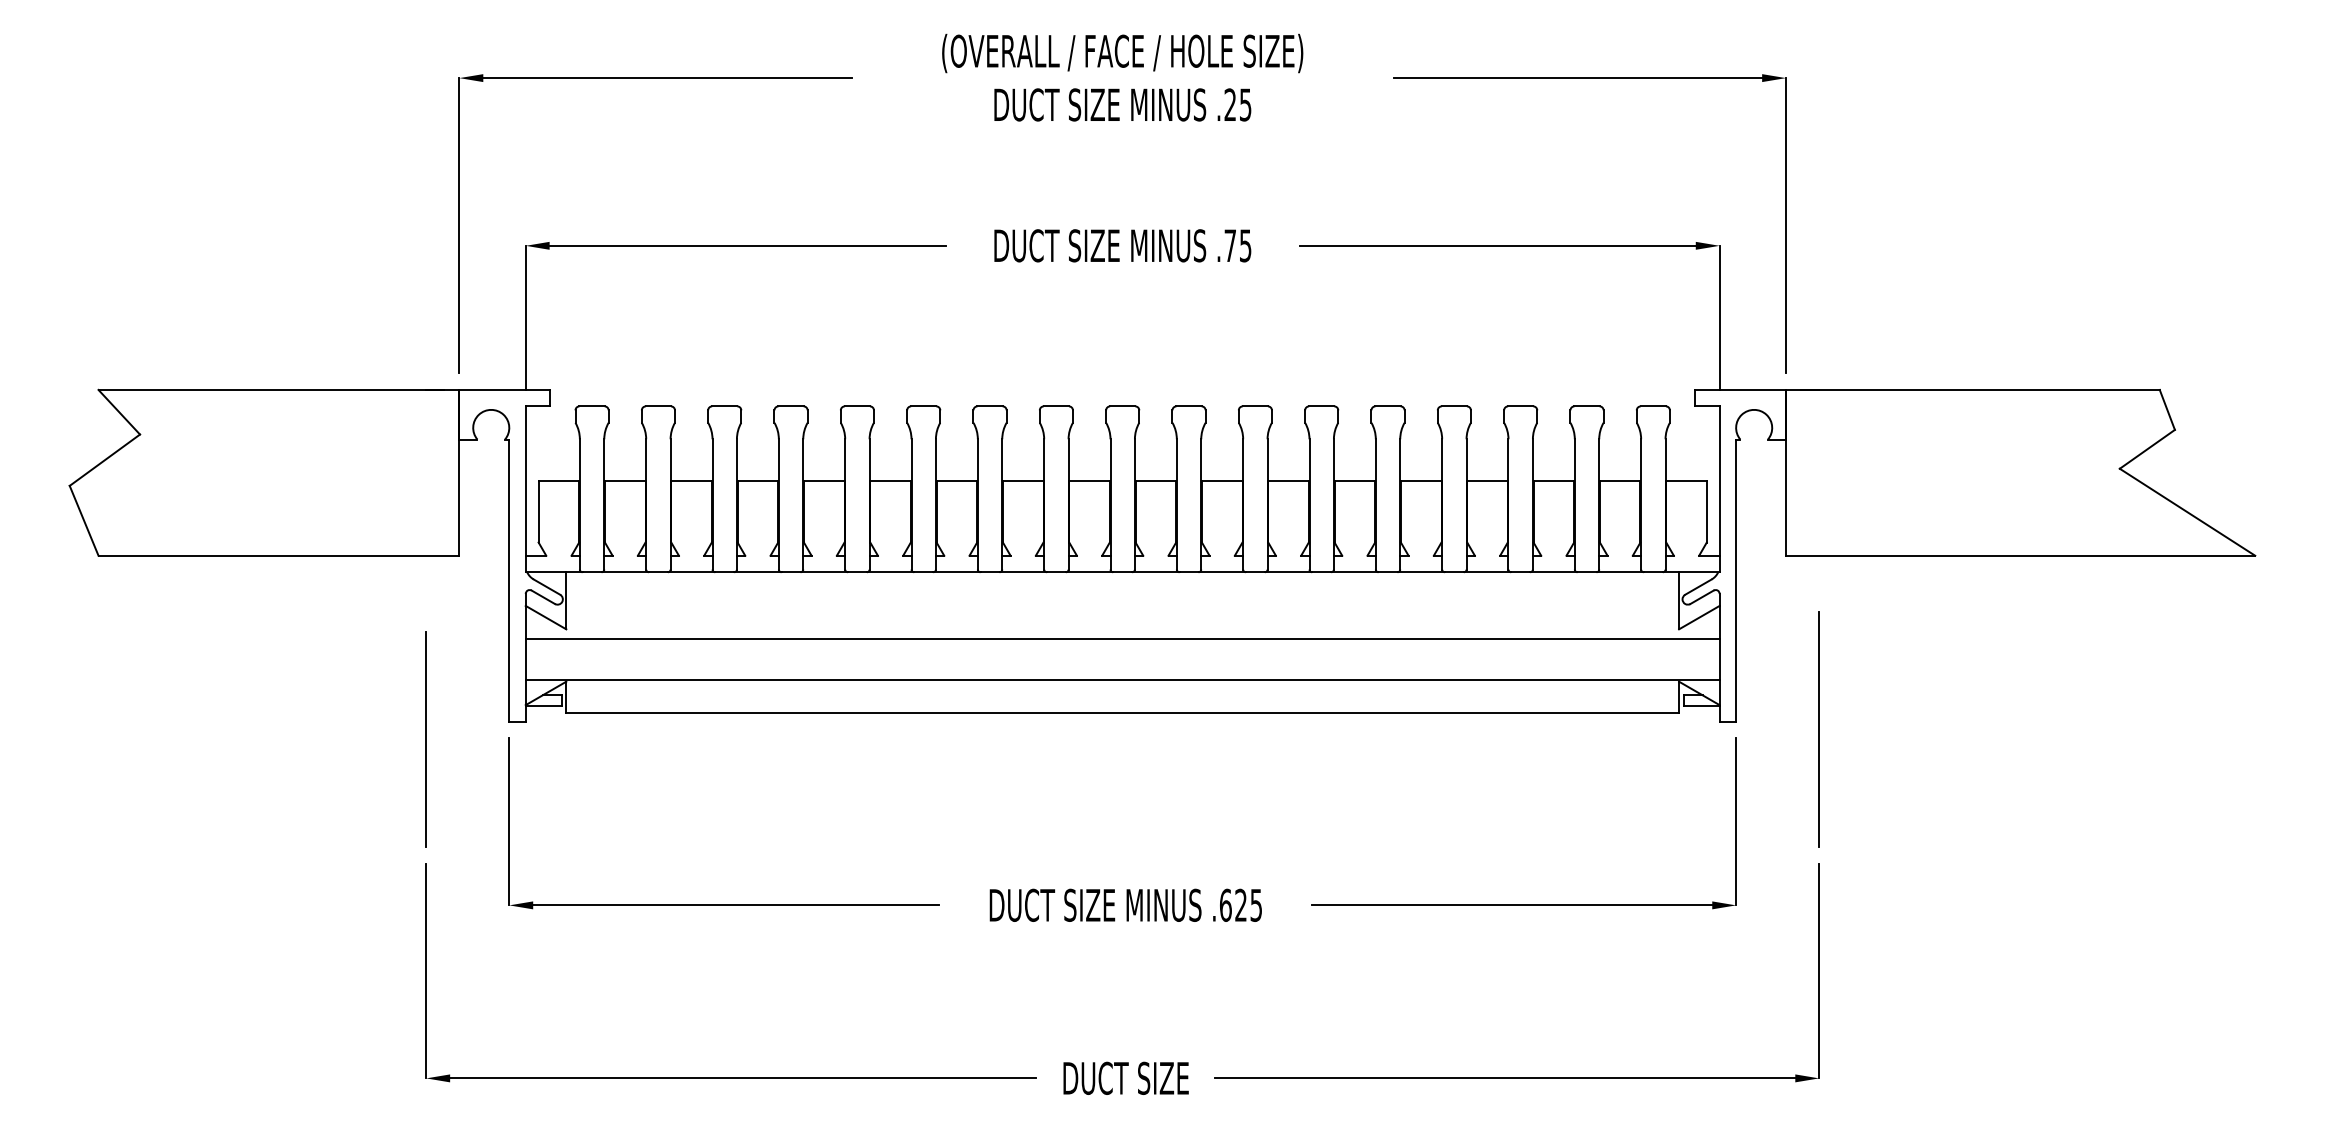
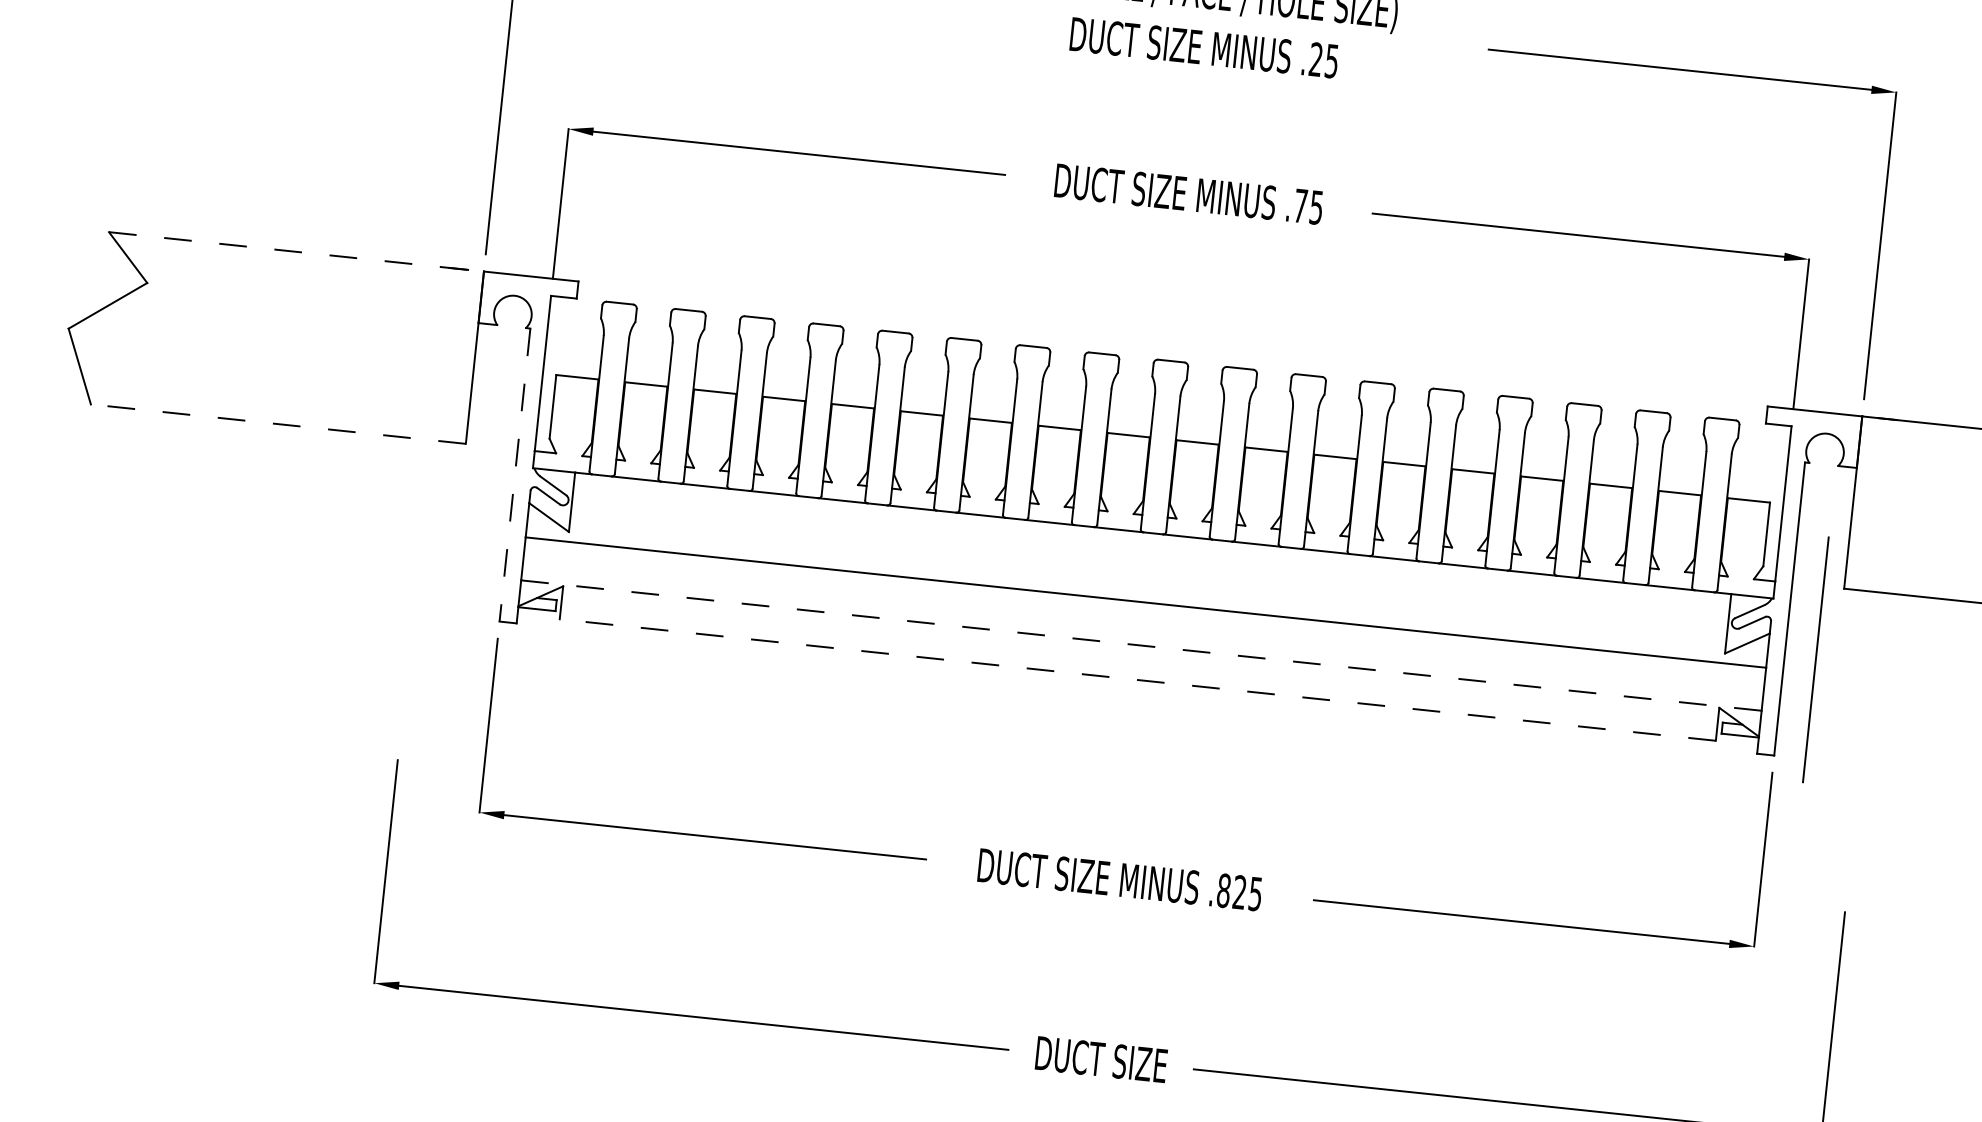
line: (279, 389) -> (297, 251), solid -> dashed
line: (278, 555) -> (277, 423), solid -> dashed
line: (509, 581) -> (515, 476), solid -> dashed
line: (1122, 680) -> (1141, 645), solid -> dashed
line: (1122, 713) -> (1137, 680), solid -> dashed
line: (1818, 729) -> (1815, 659), moved
line: (426, 739) -> (411, 631), removed
text: (1225, 904) -> (1223, 889), .625 -> .825

